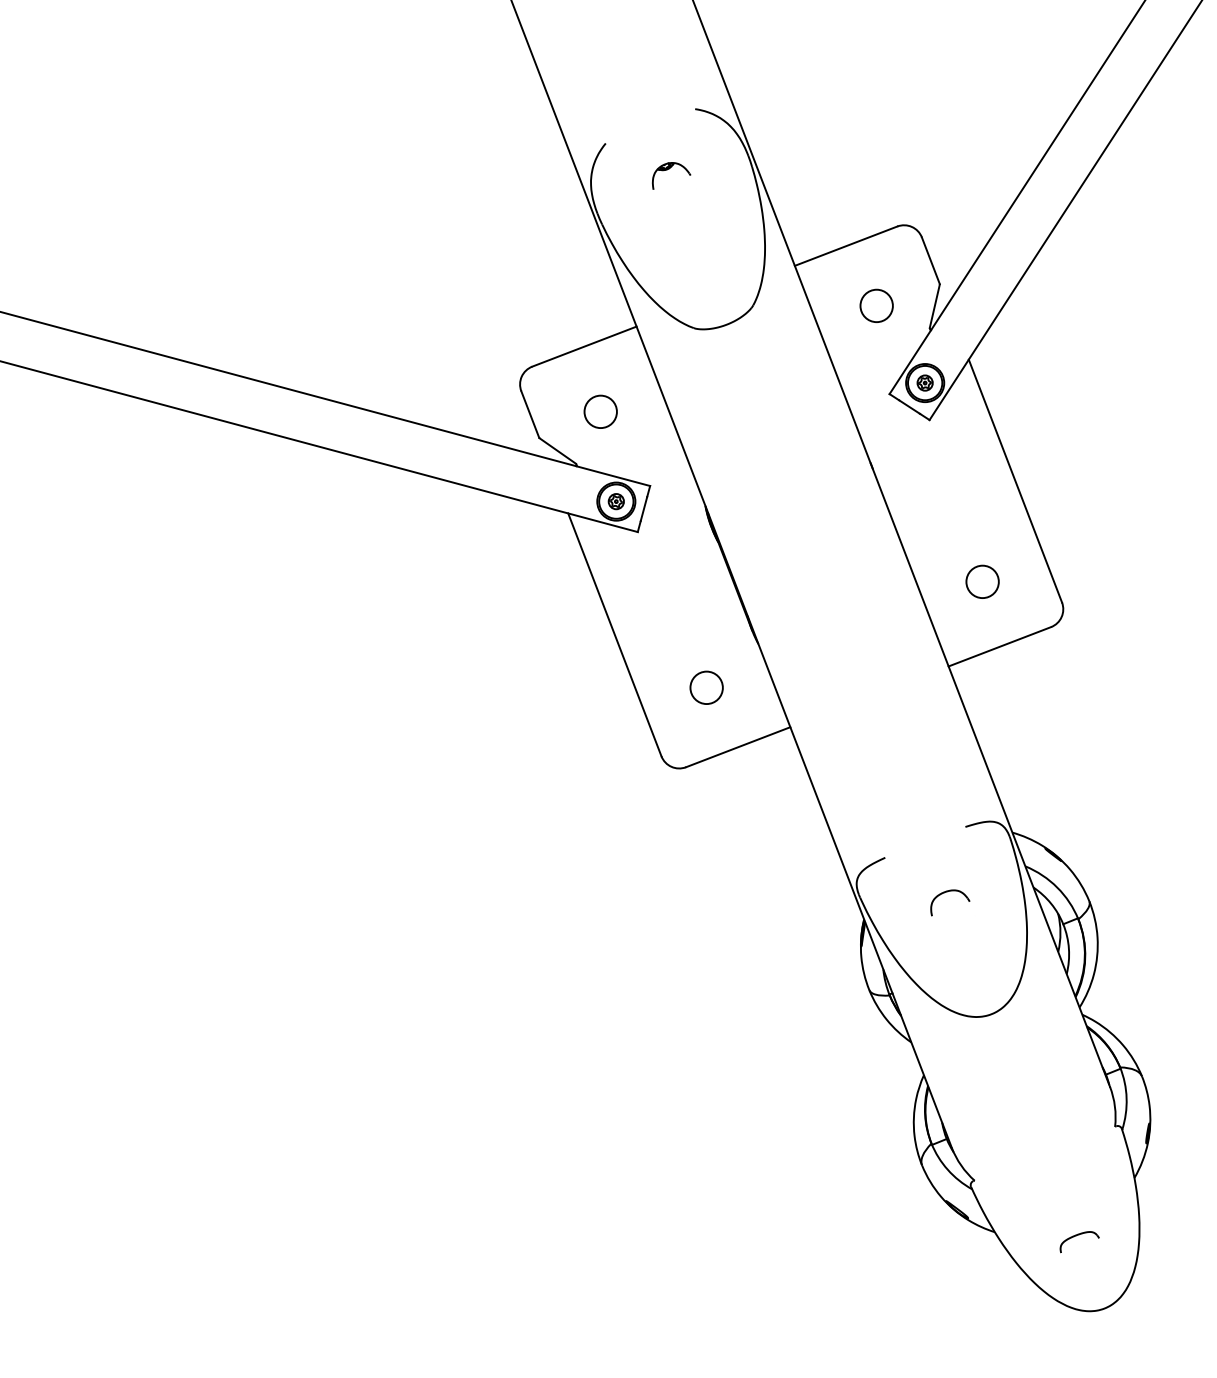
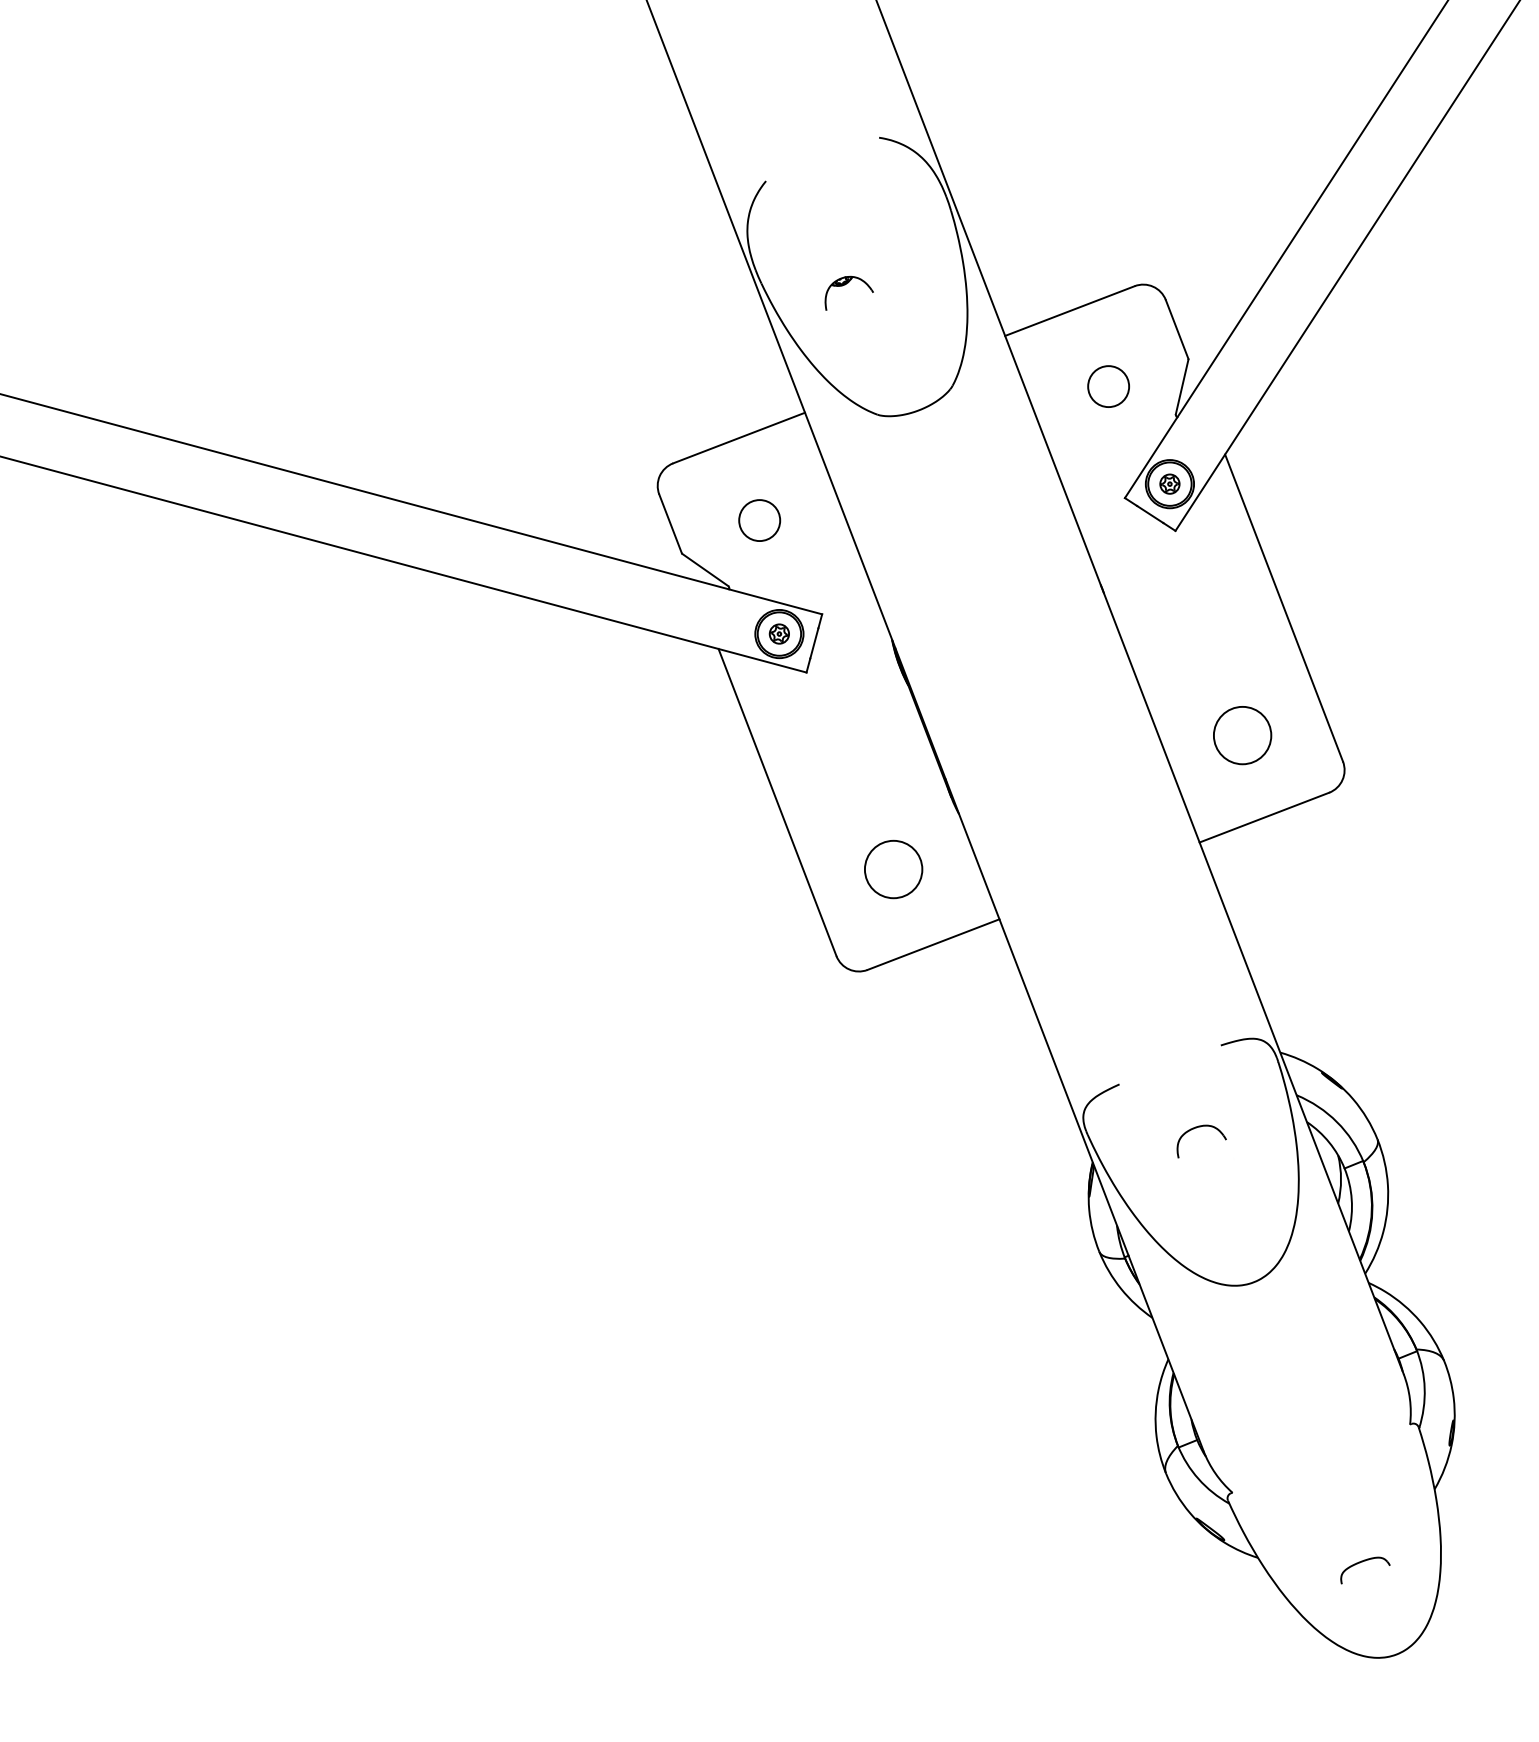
part: (668, 169) -> (845, 285), moved
circle: (982, 581) -> (1242, 735), size x1.4
circle: (706, 687) -> (893, 869), size x1.4

